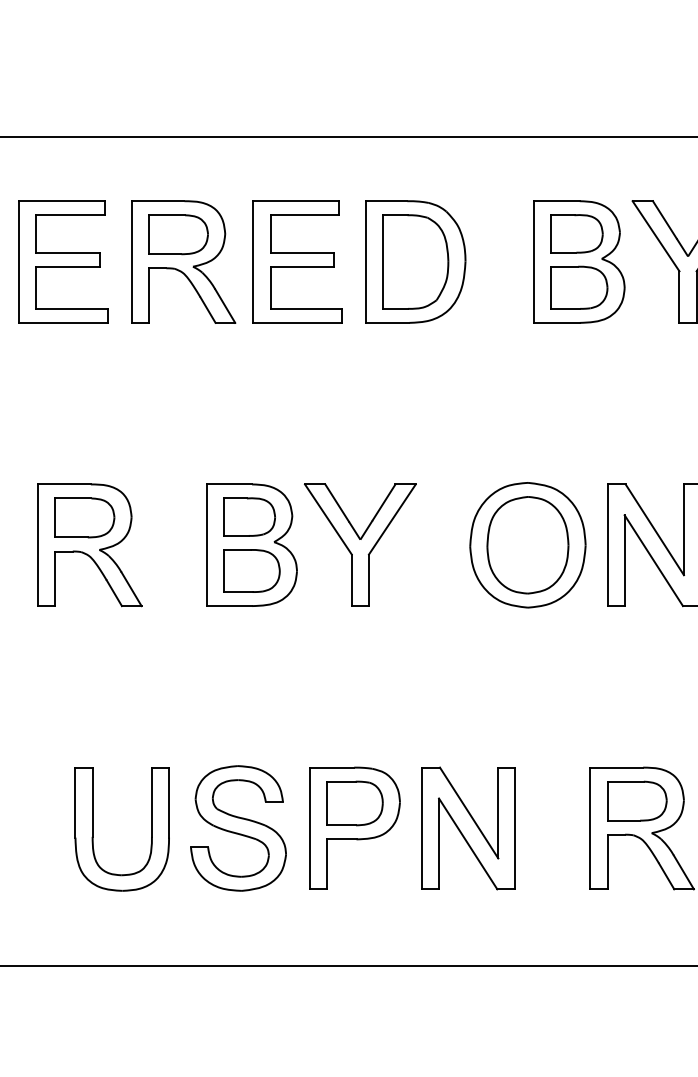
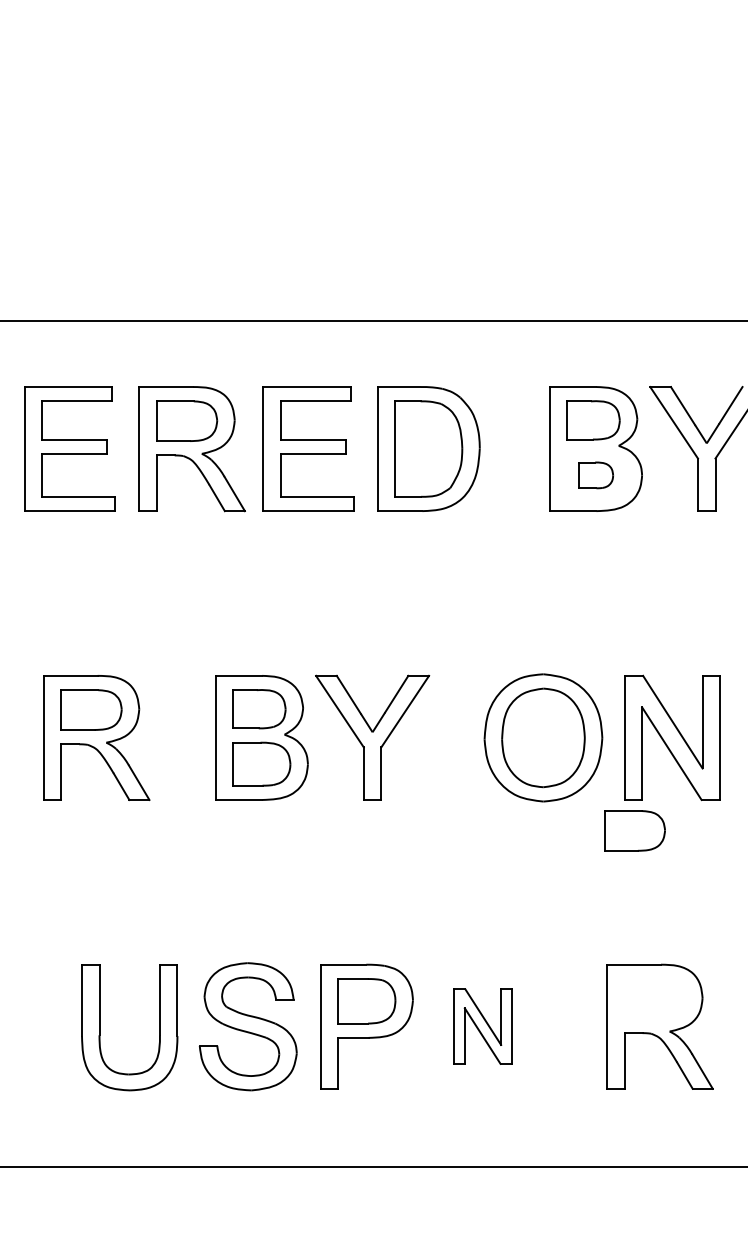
part: (578, 287) -> (595, 475), size x0.6
part: (636, 800) -> (634, 830), moved
part: (468, 828) -> (482, 1026), size x0.6

